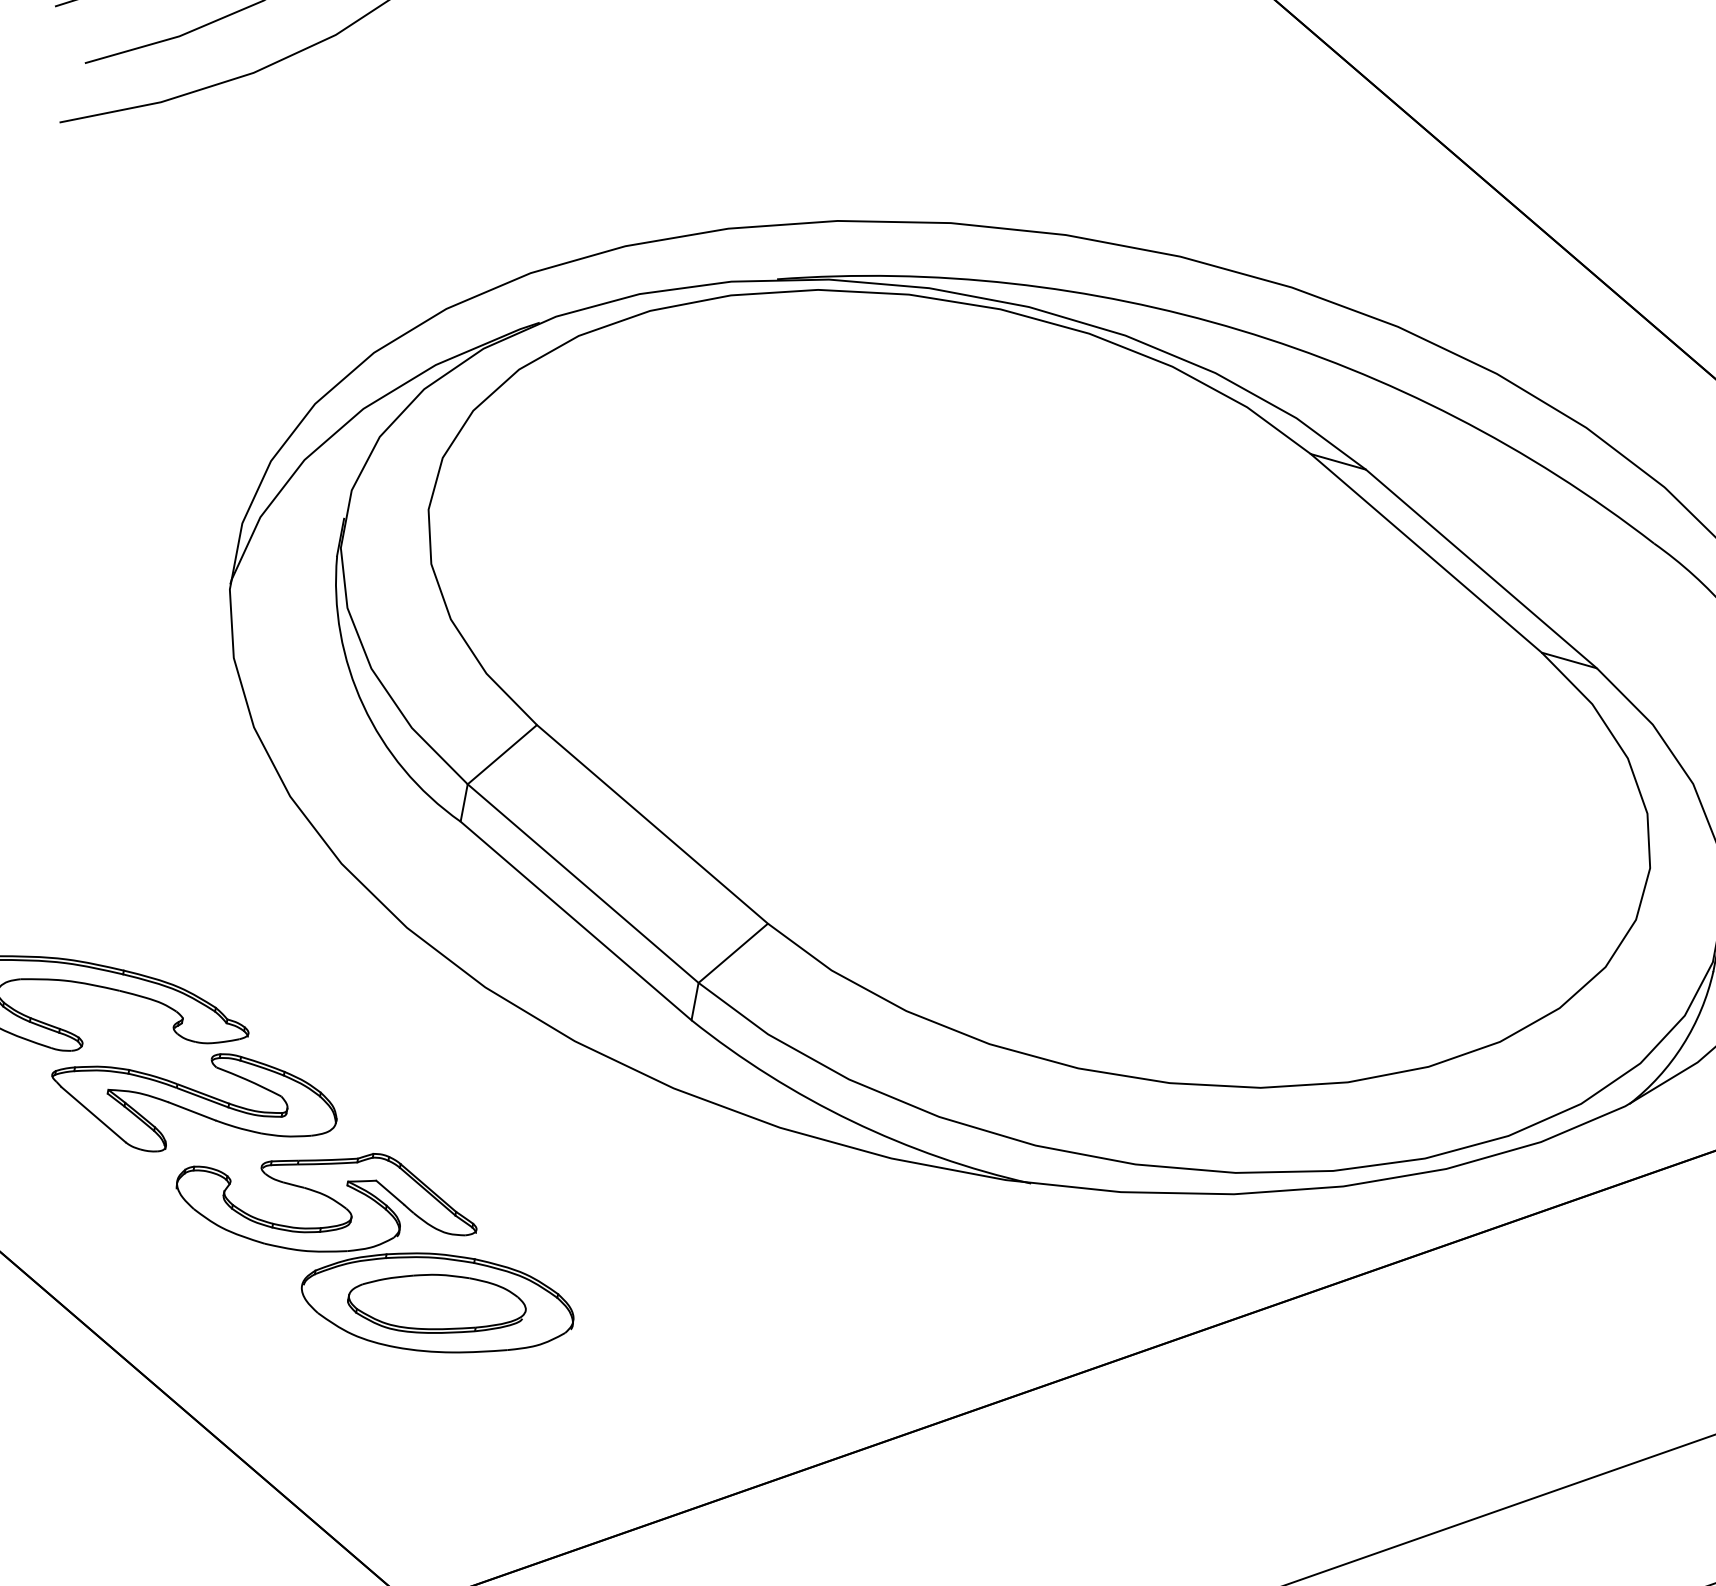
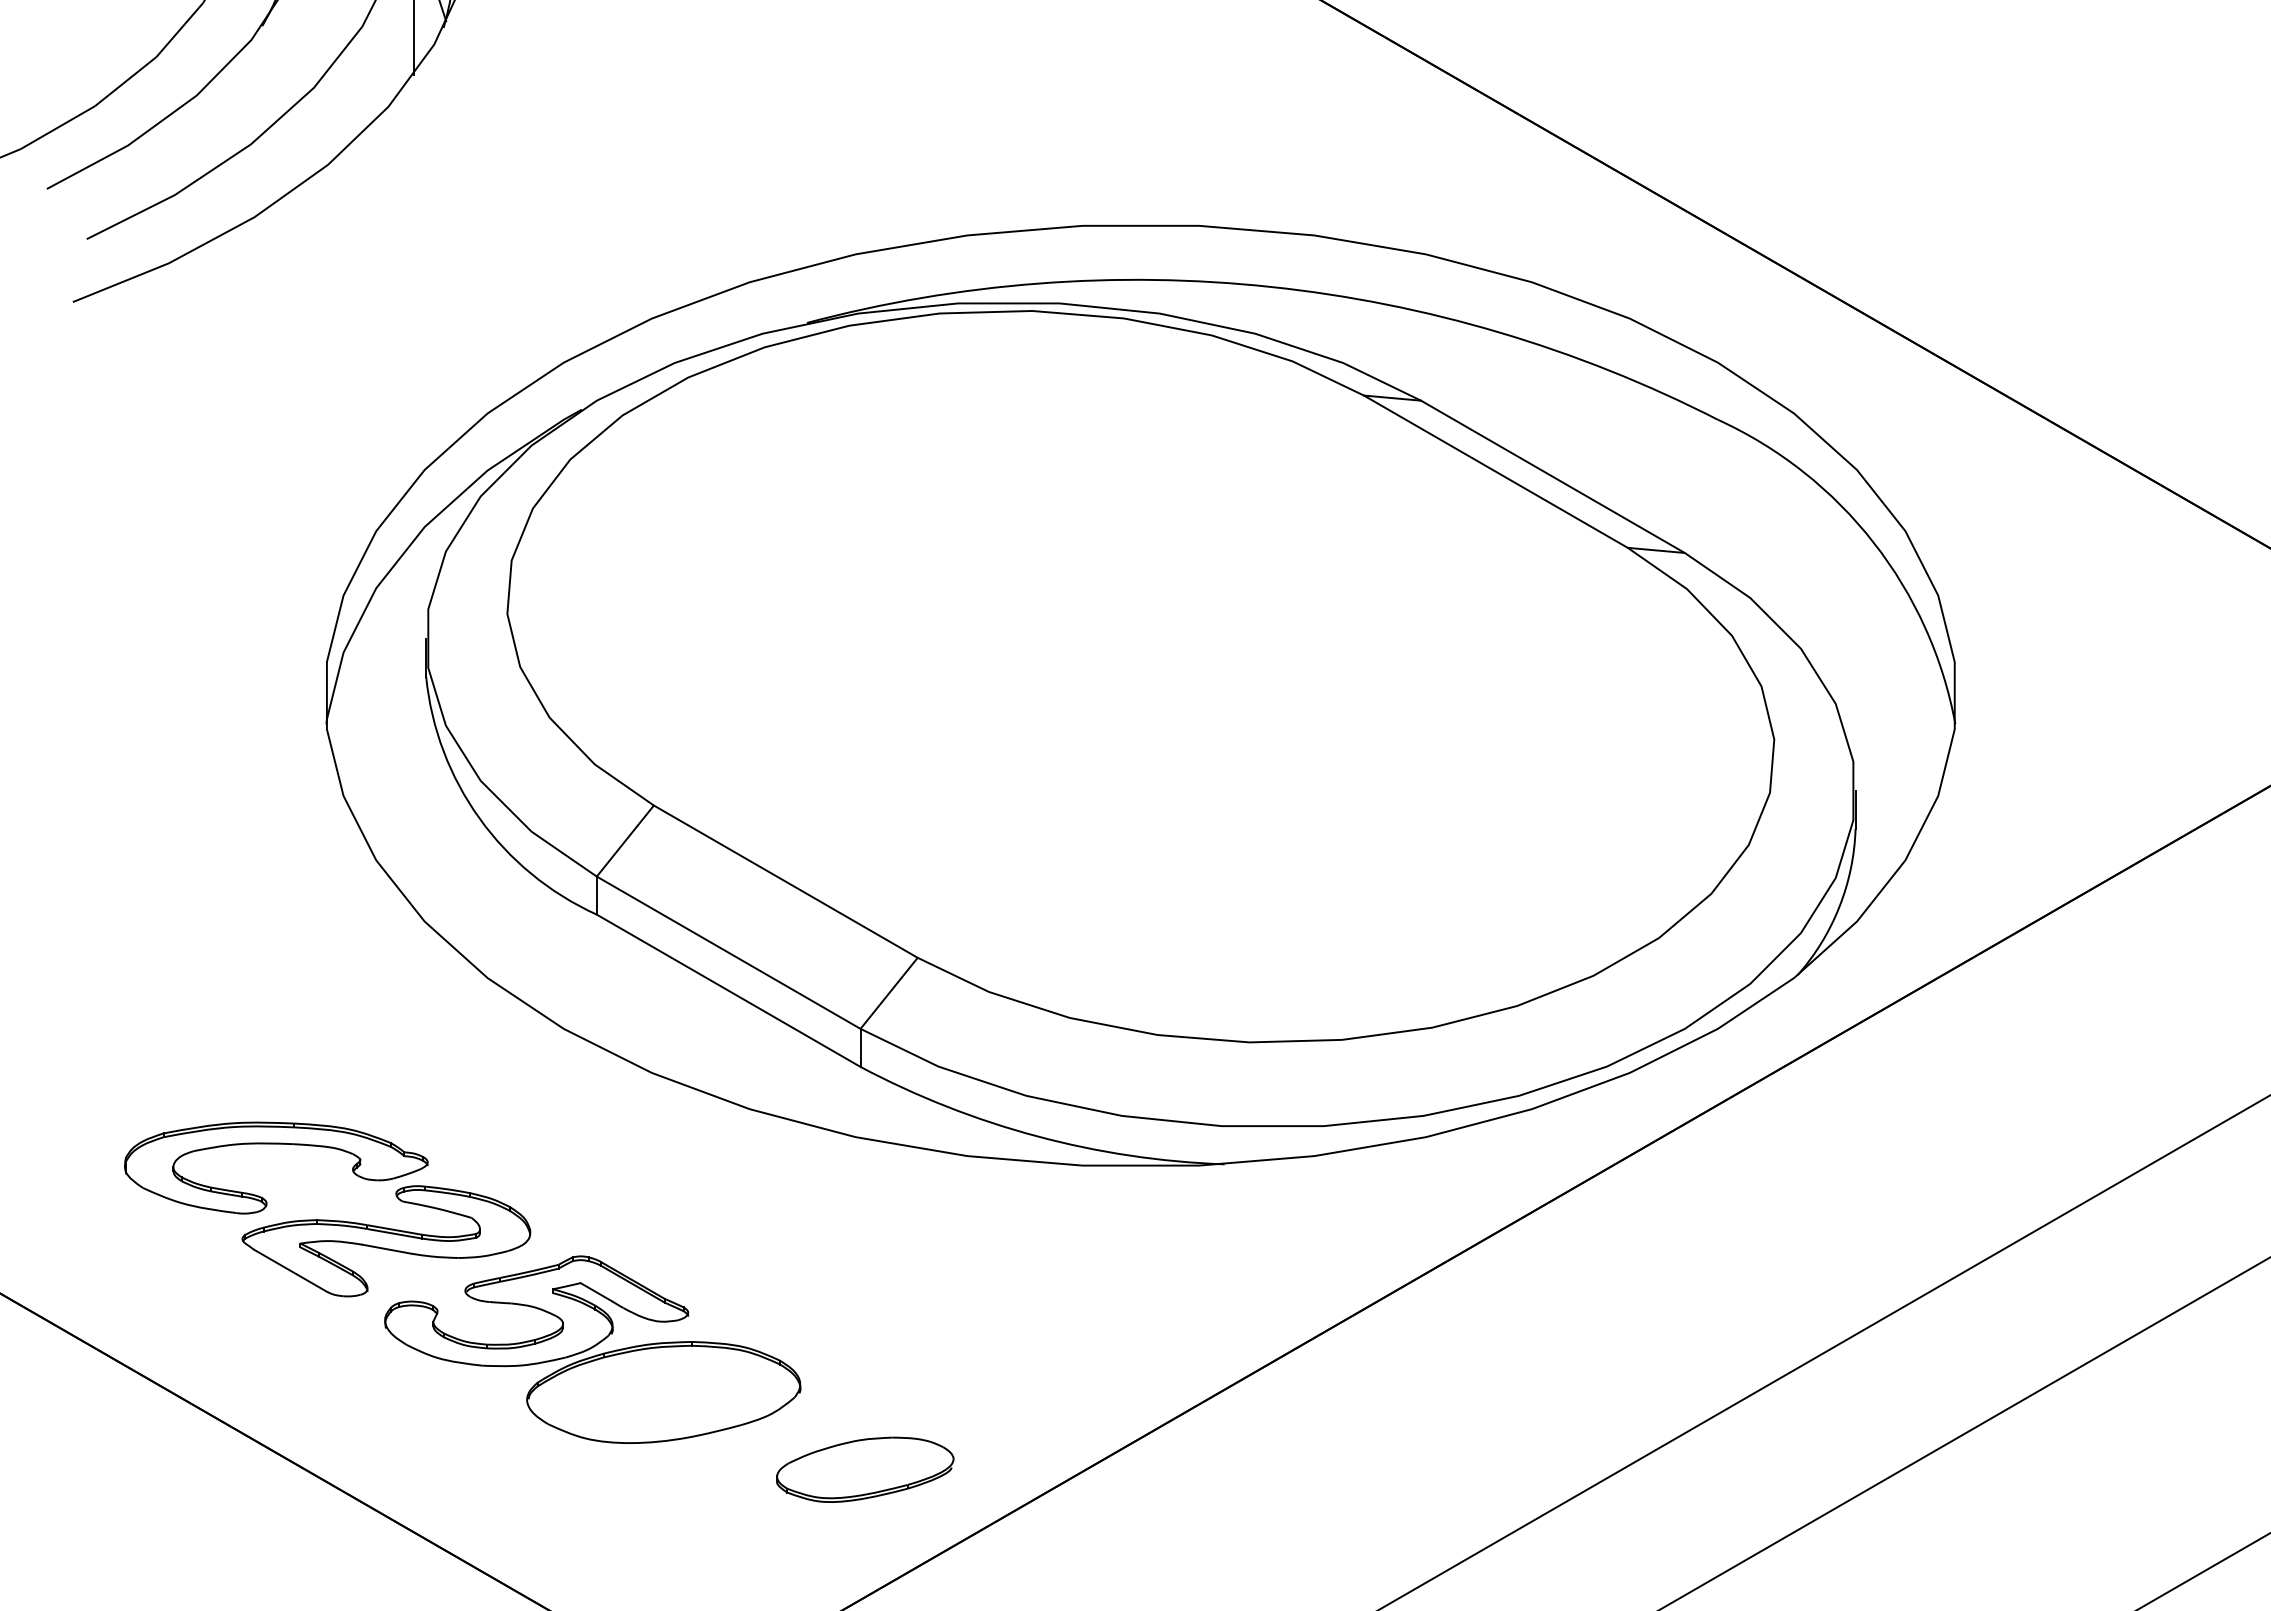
part: (437, 1304) -> (865, 1469), moved

